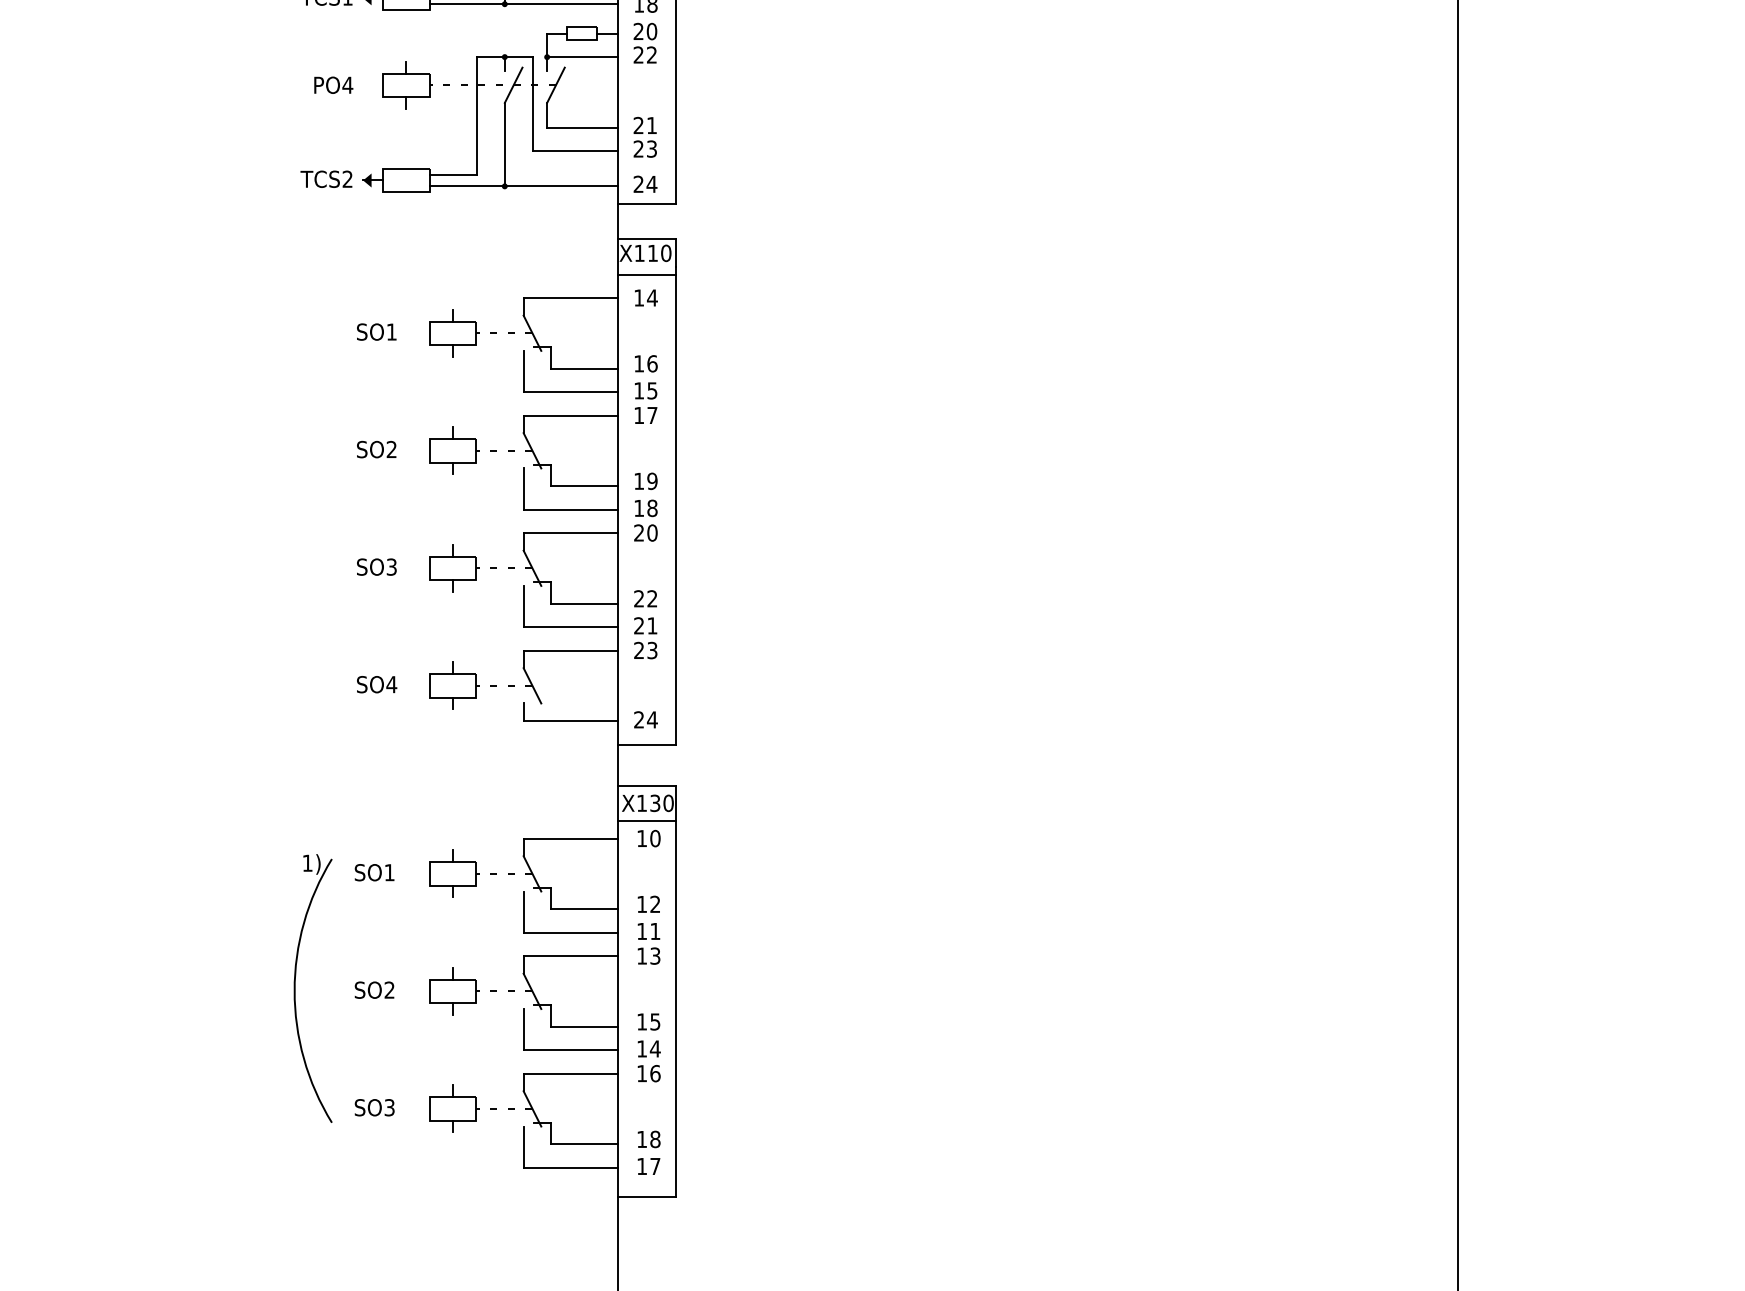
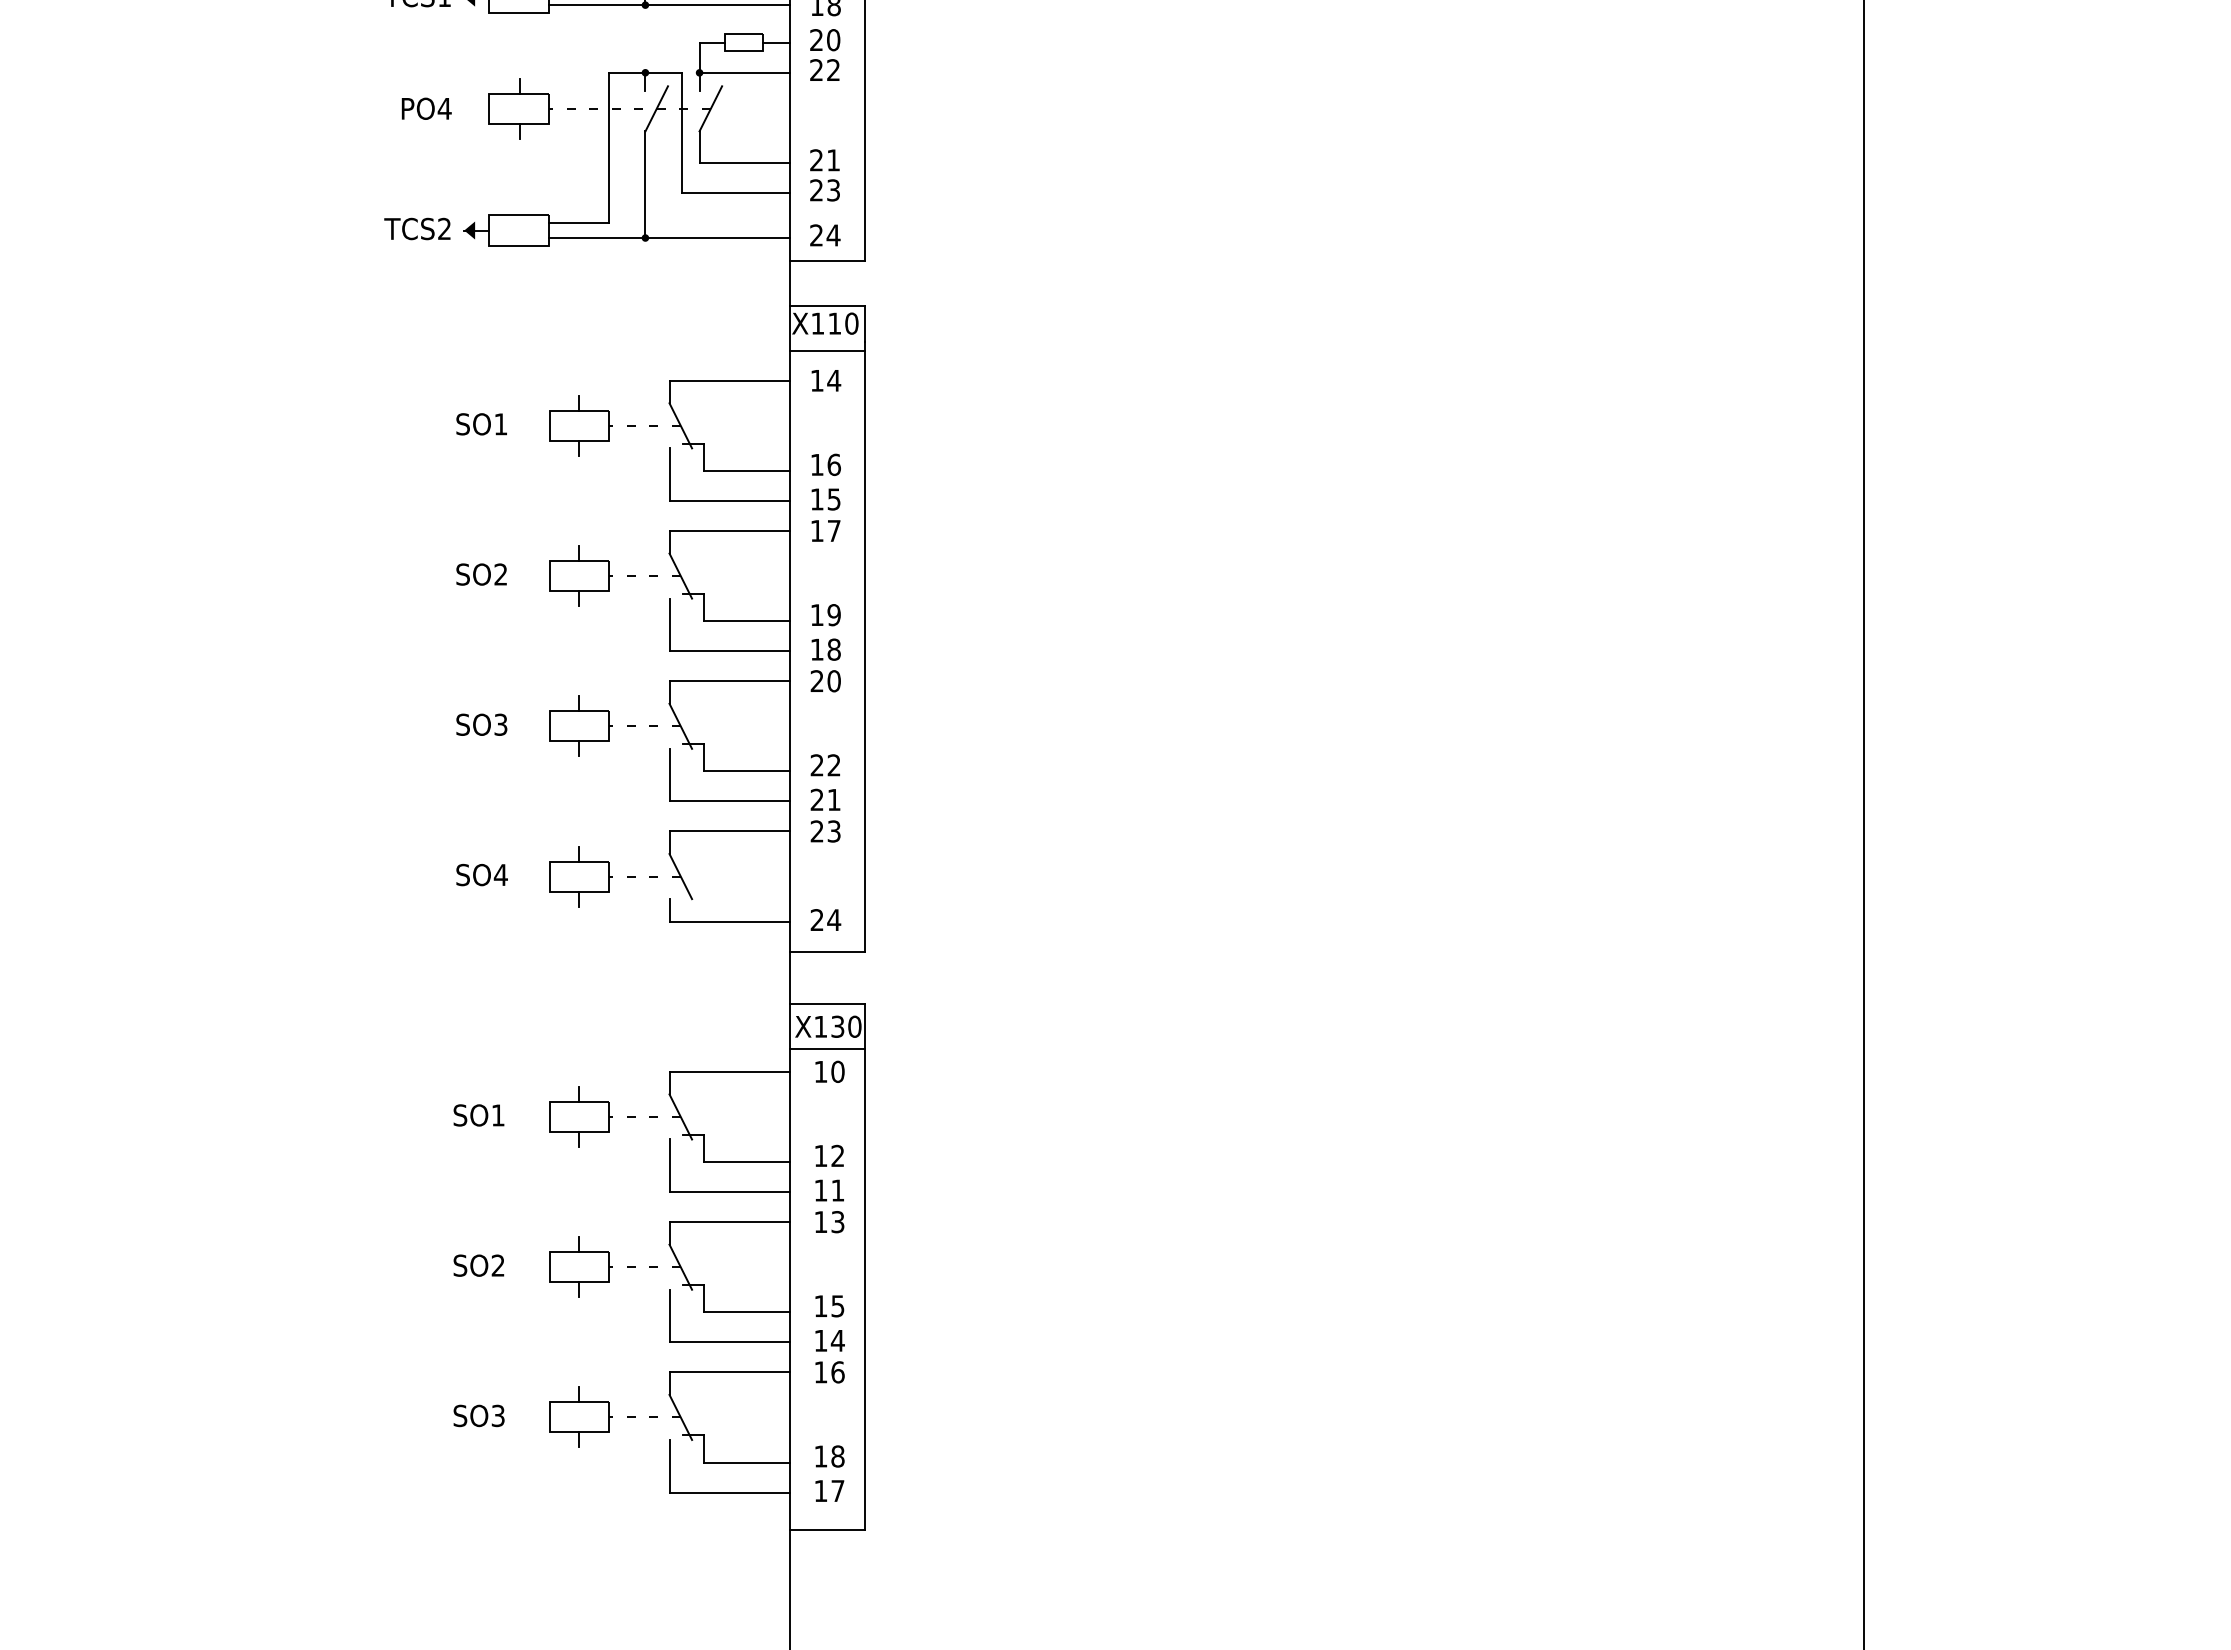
part: (295, 988) -> (377, 1263), removed

